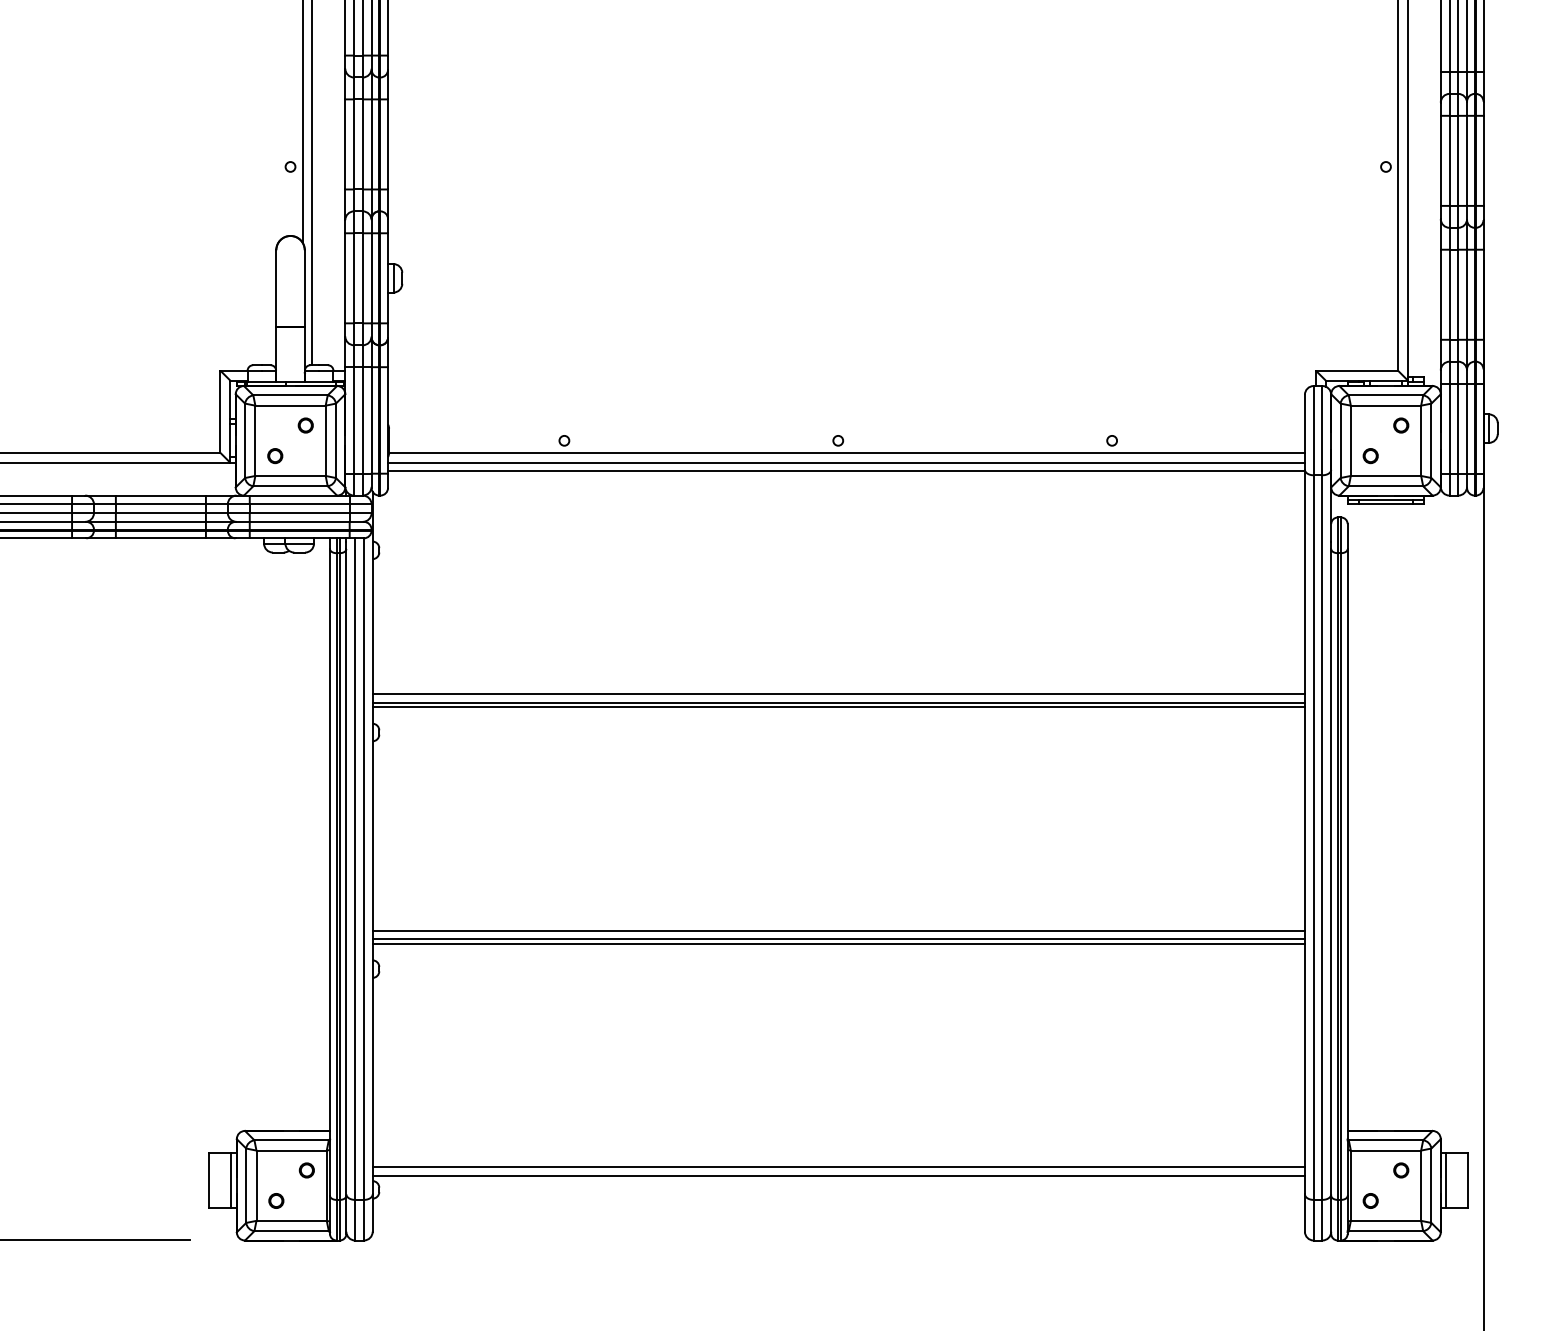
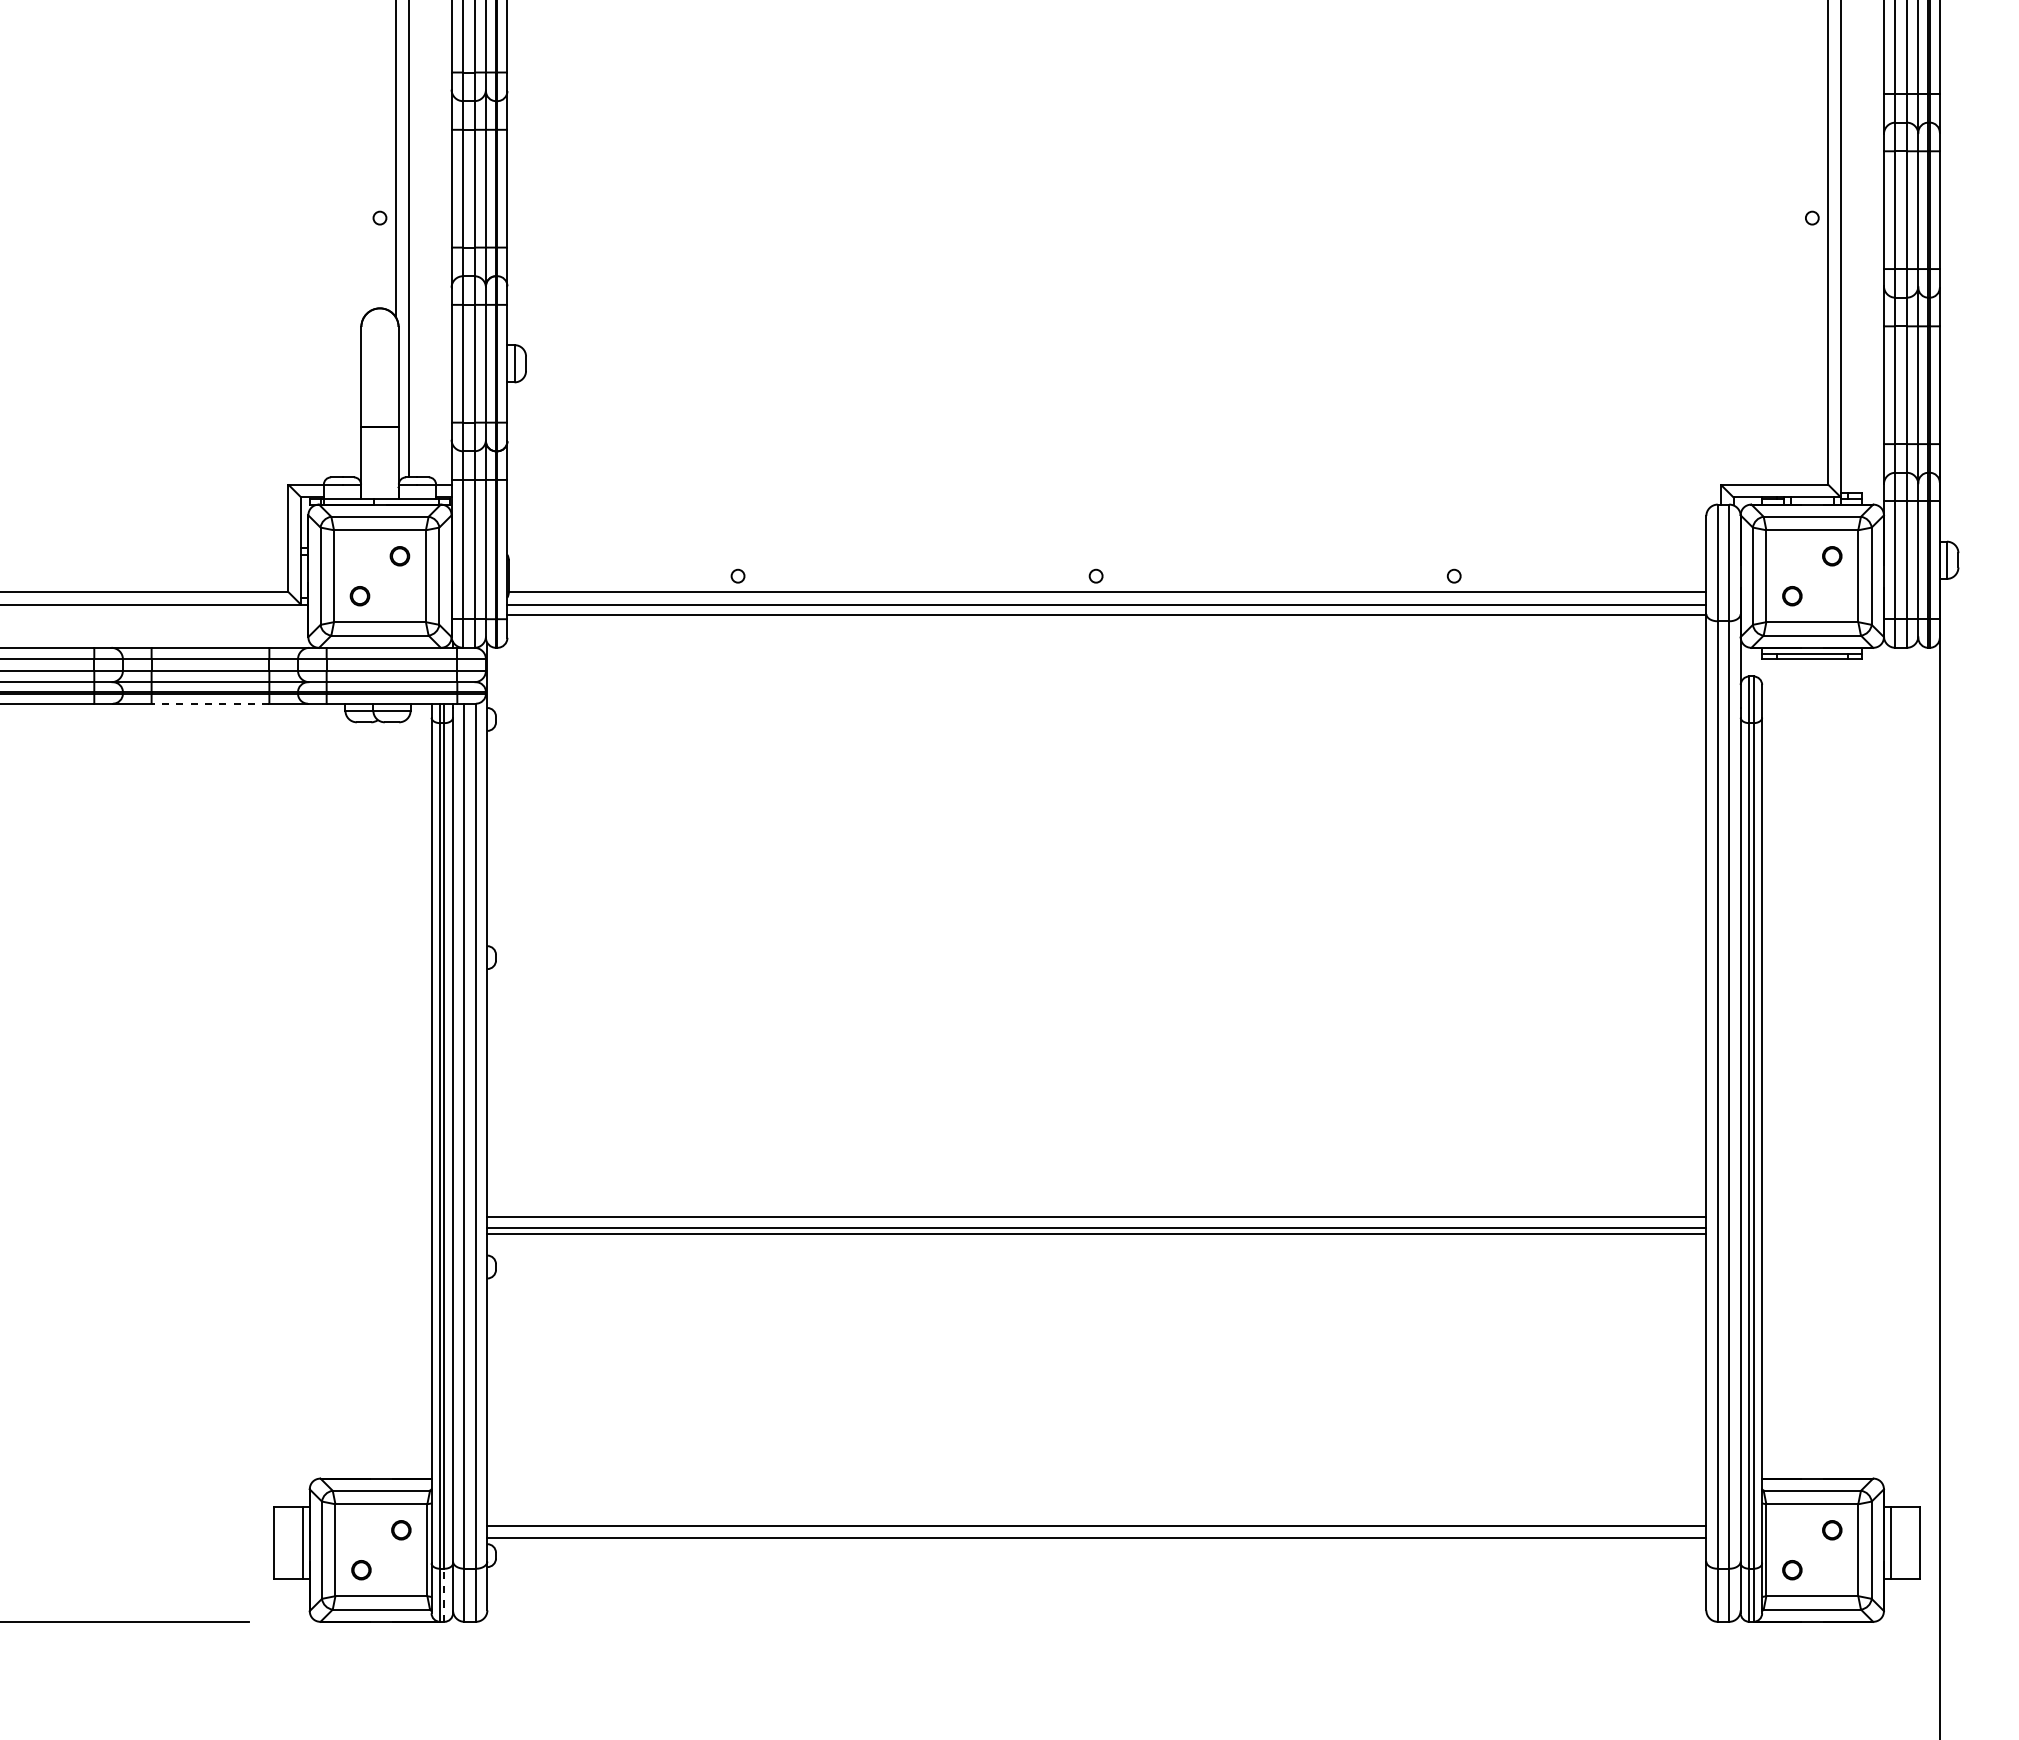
line: (160, 538) -> (210, 703), solid -> dashed
line: (838, 694) -> (1096, 907), removed
line: (838, 702) -> (1096, 918), removed
line: (838, 707) -> (1096, 924), removed
line: (339, 1220) -> (444, 1595), solid -> dashed

